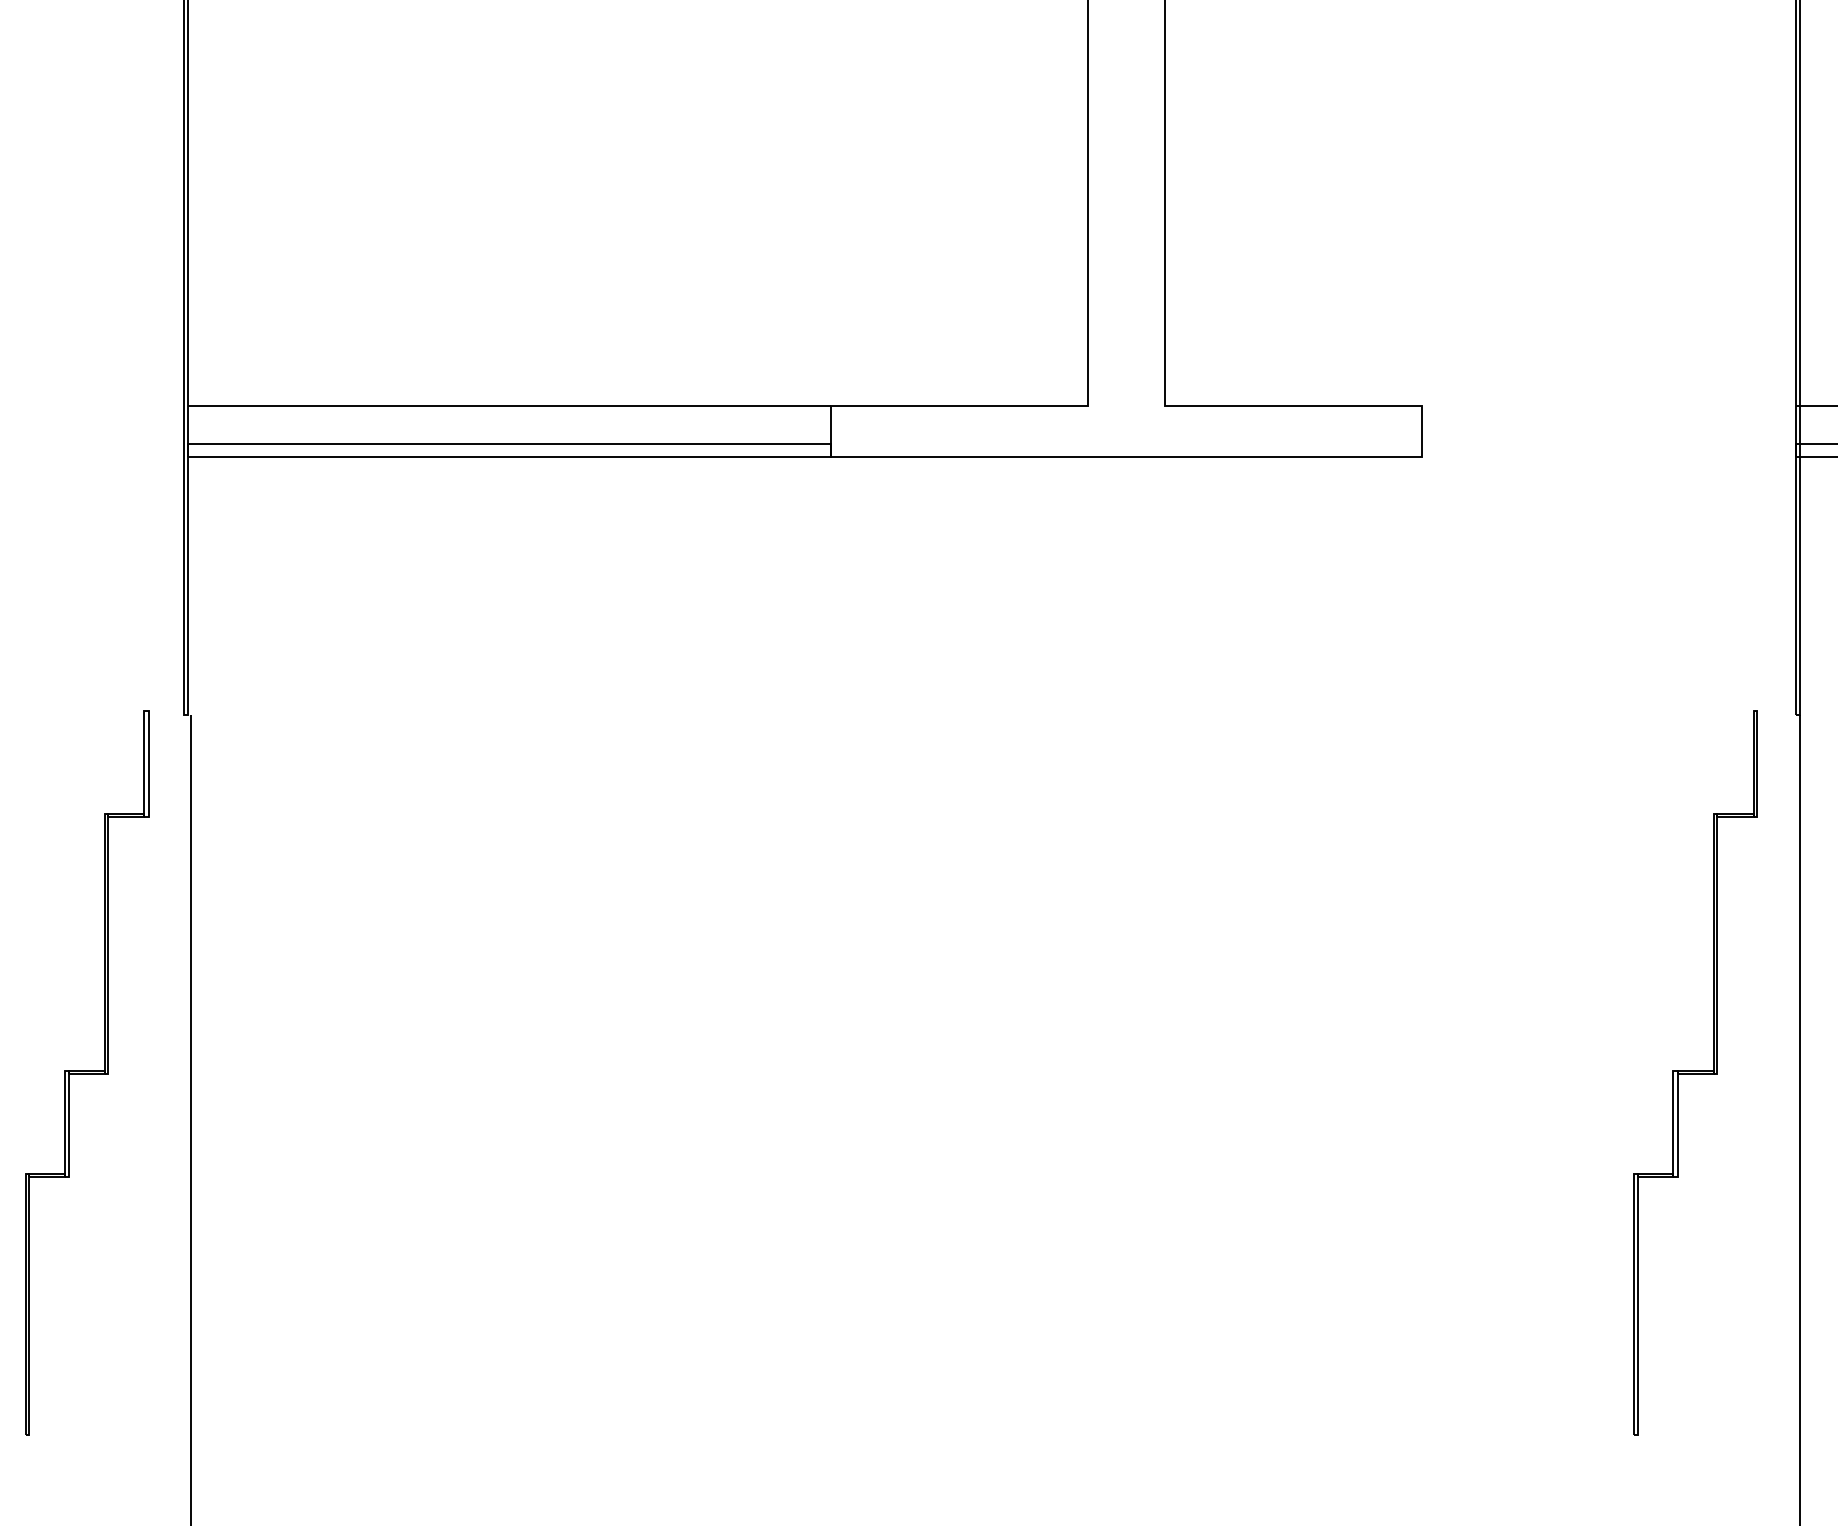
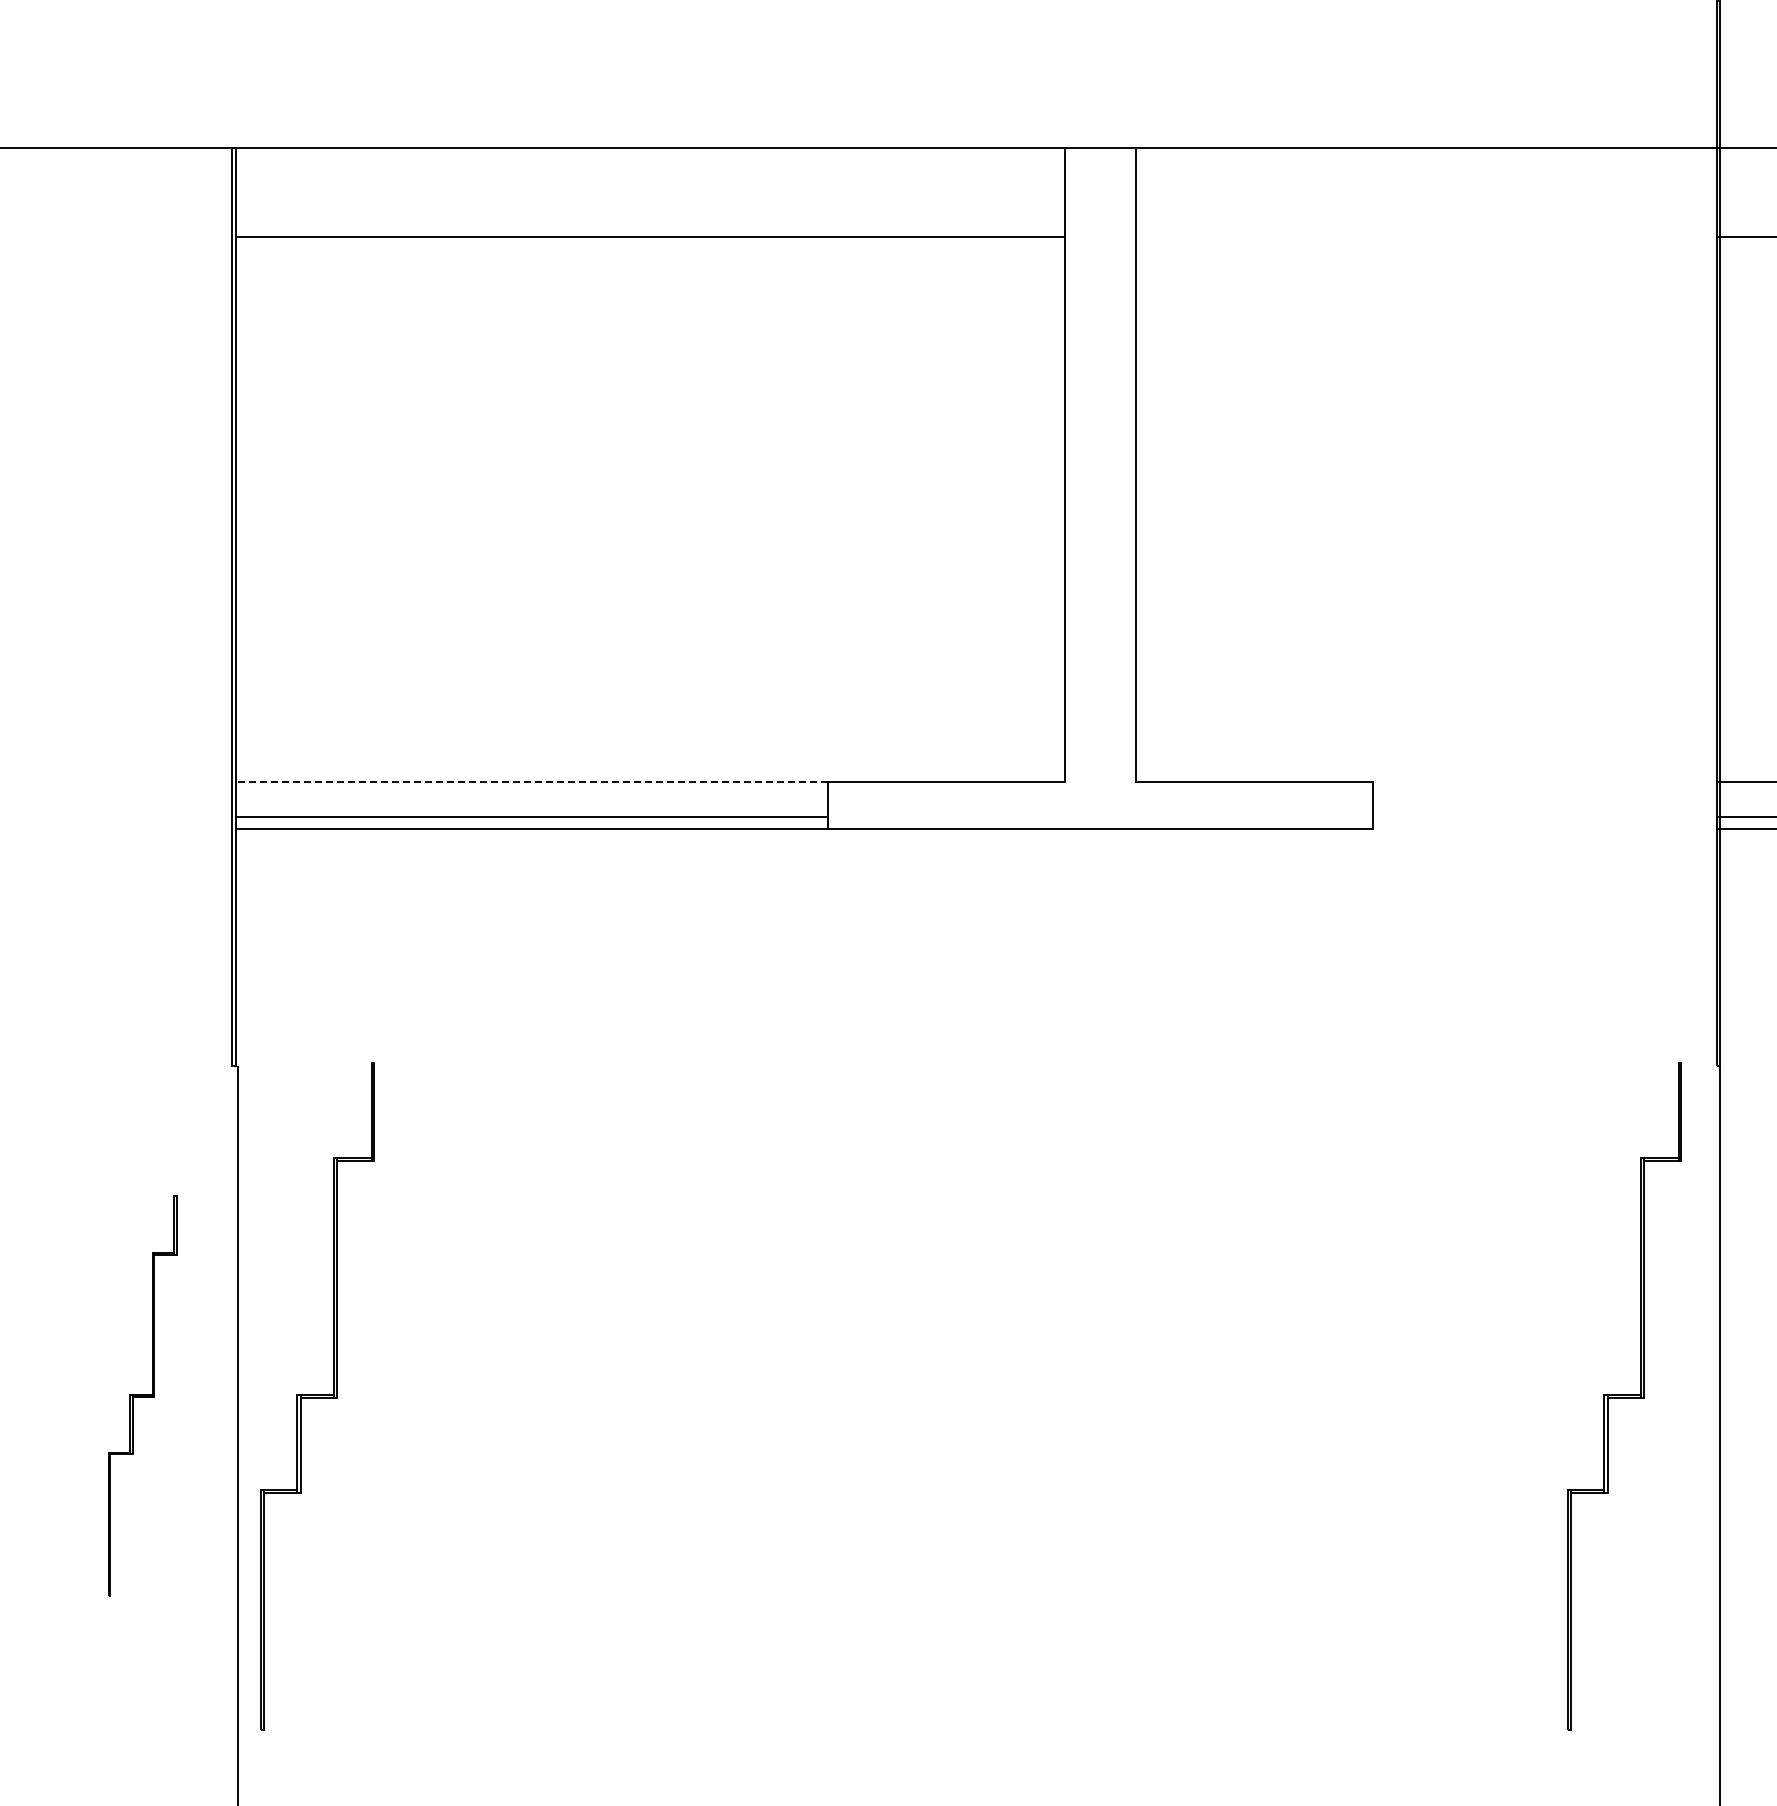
line: (509, 405) -> (531, 781), solid -> dashed
part: (86, 1072) -> (142, 1396), size x0.6
part: (276, 1072) -> (317, 1396), added

